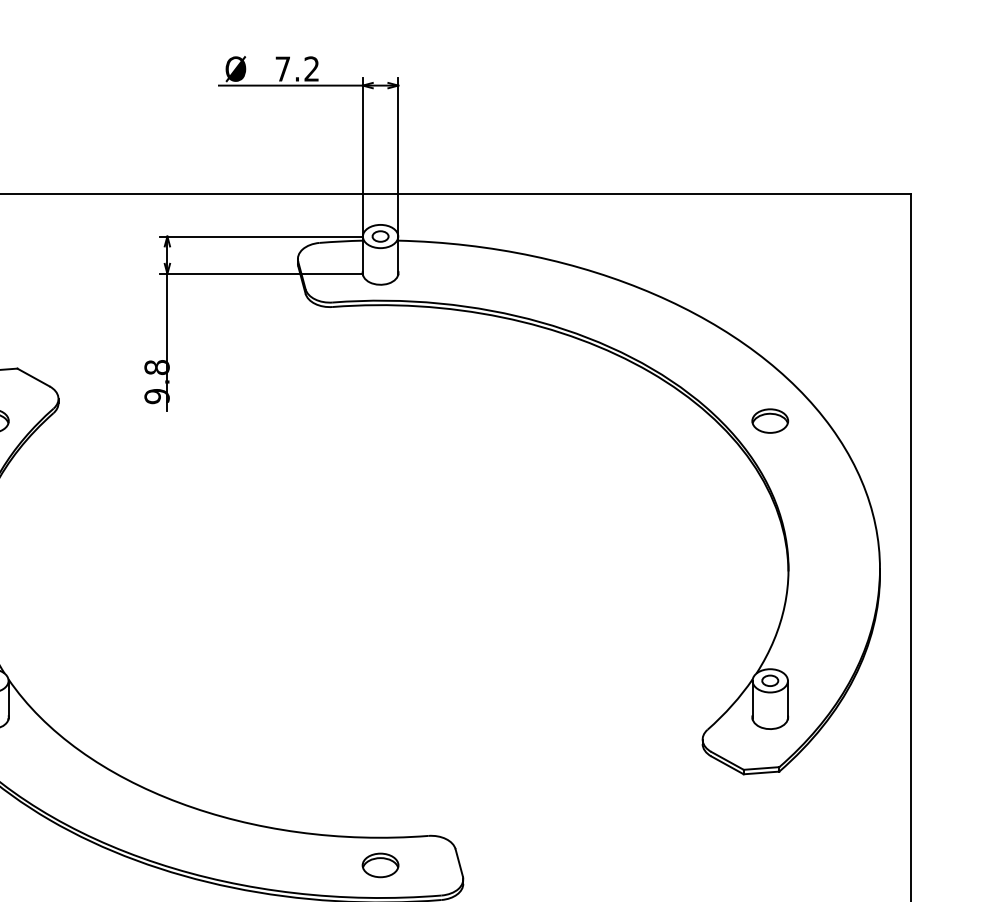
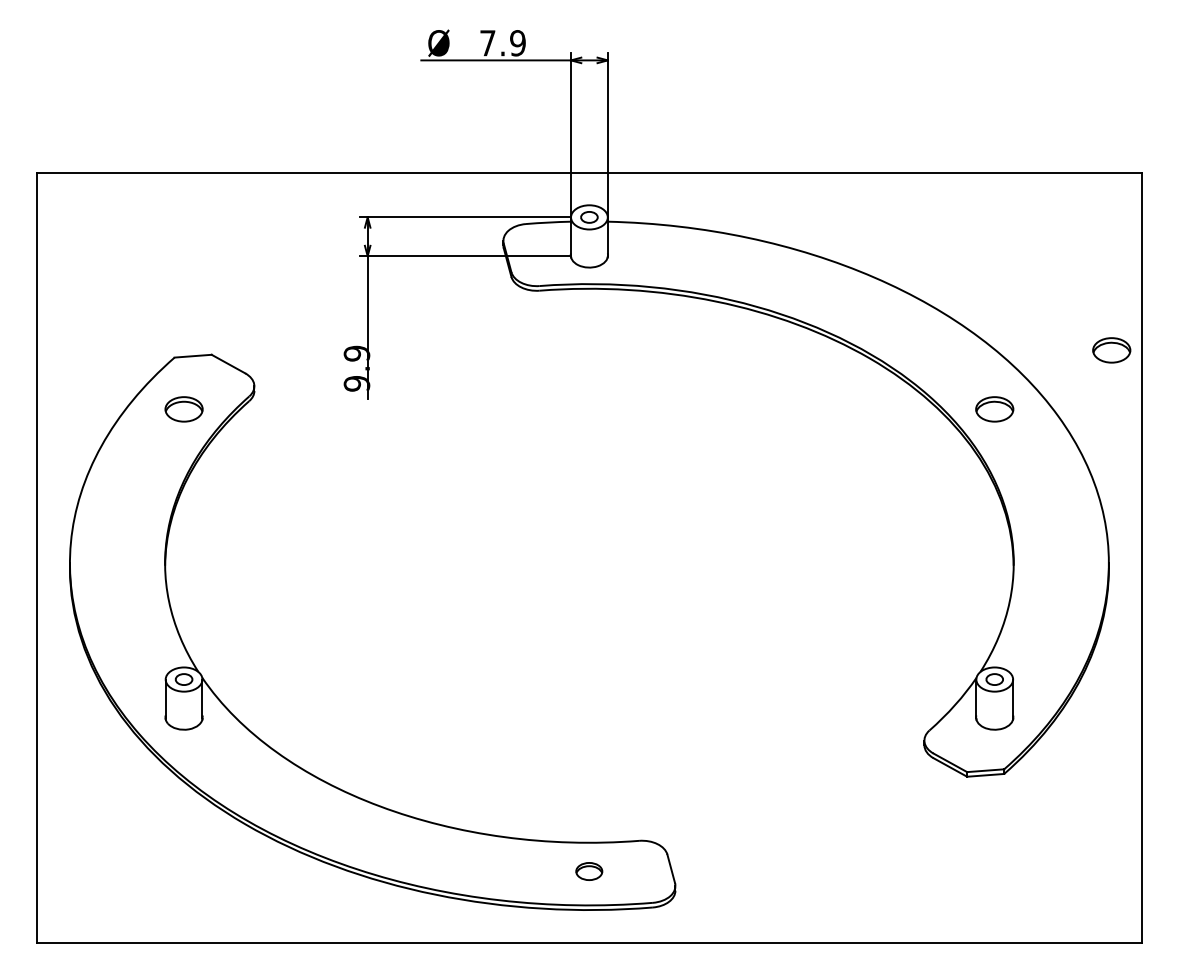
text: (311, 69) -> (517, 43), 7.2 -> 7.9
part: (882, 364) -> (1111, 350), added
text: (156, 367) -> (356, 353), 9.8 -> 9.9
part: (379, 865) -> (588, 871), size x0.7

